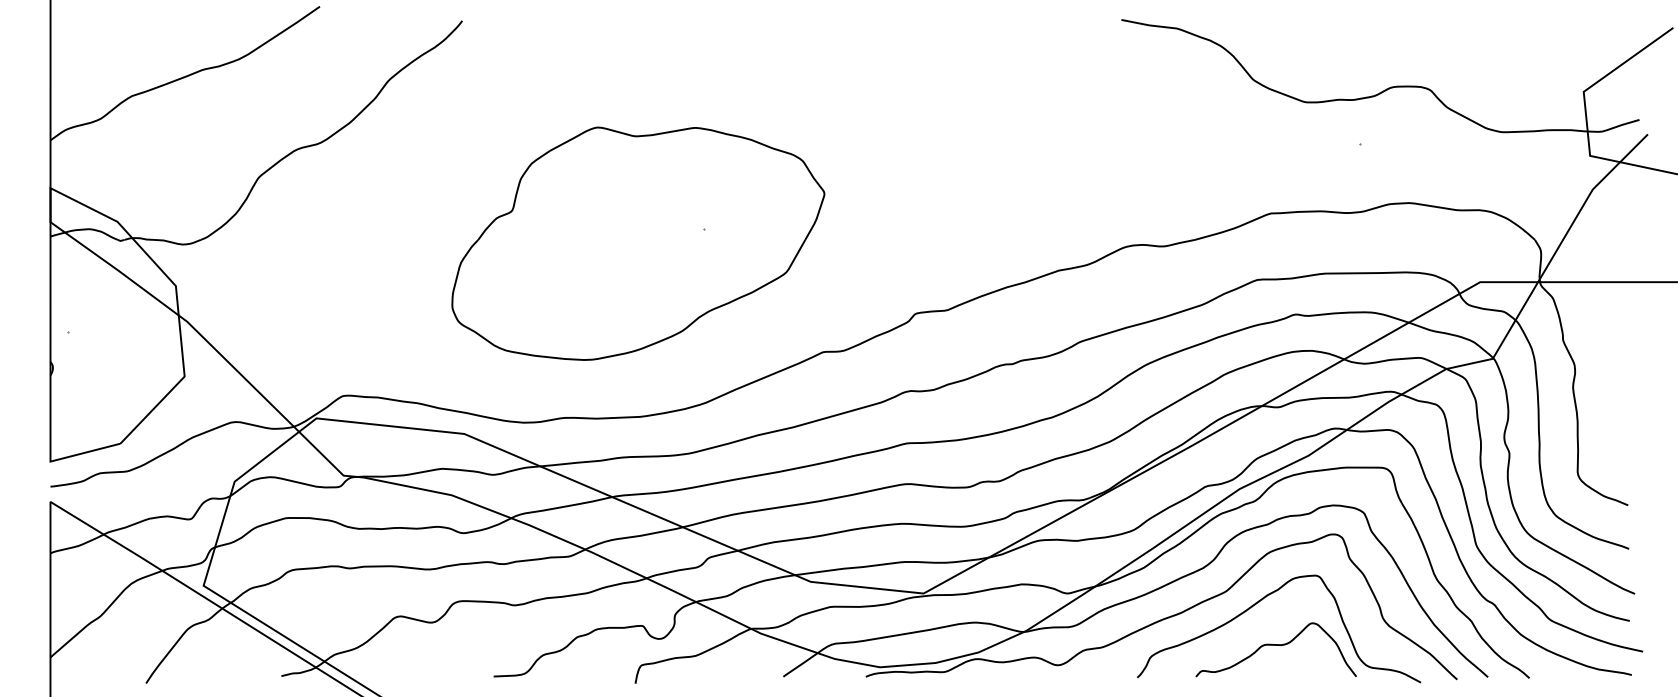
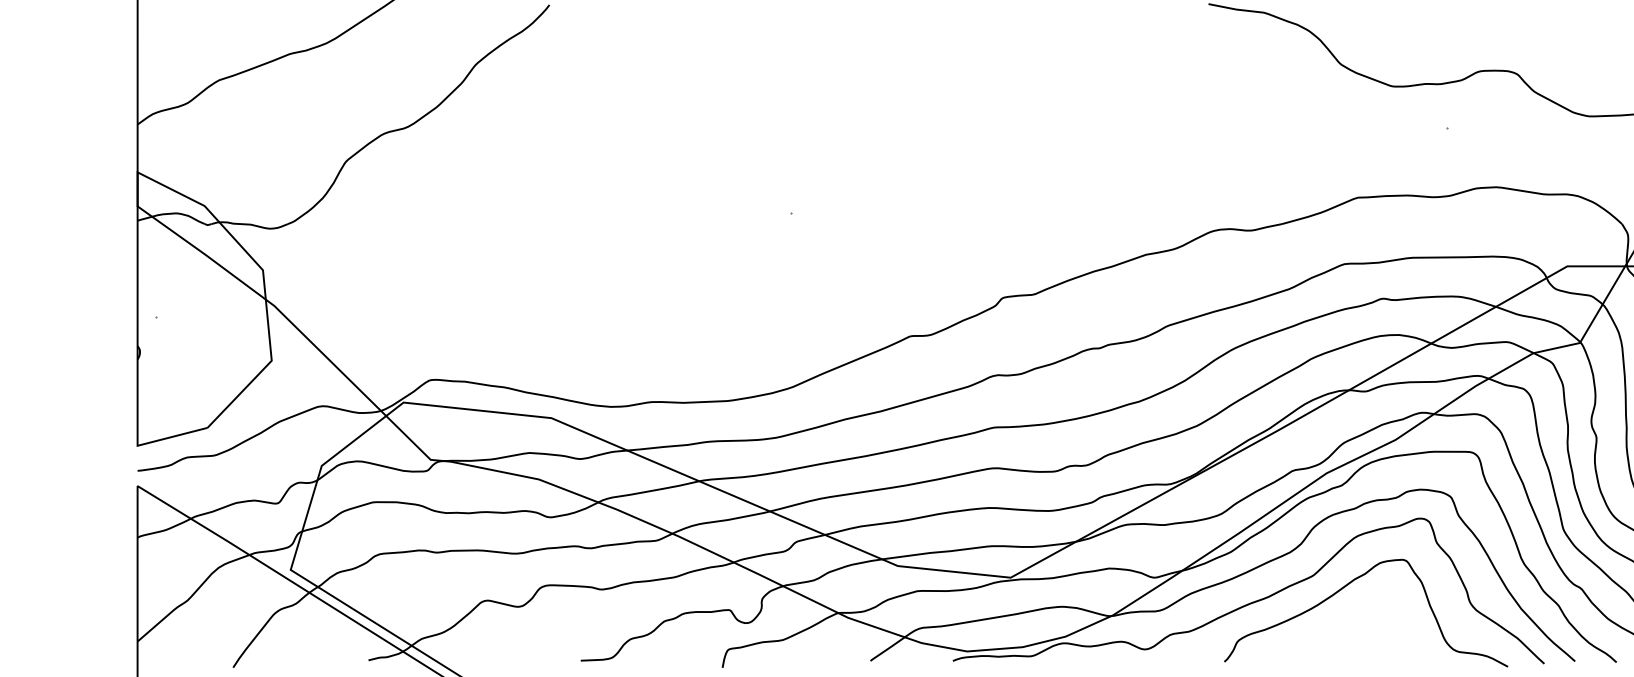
part: (638, 243) -> (725, 227), removed
curve: (1275, 645) -> (1362, 629), removed

